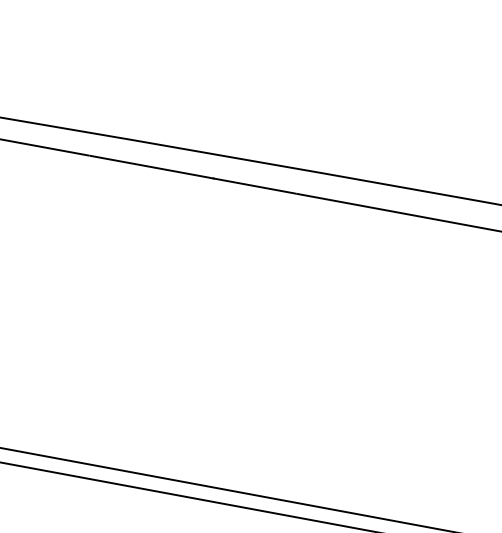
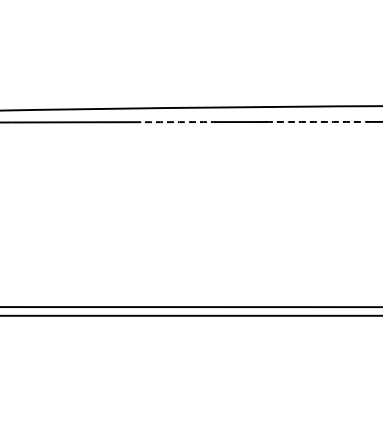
arc: (151, 167) -> (179, 122), solid -> dashed
arc: (379, 208) -> (320, 121), solid -> dashed

